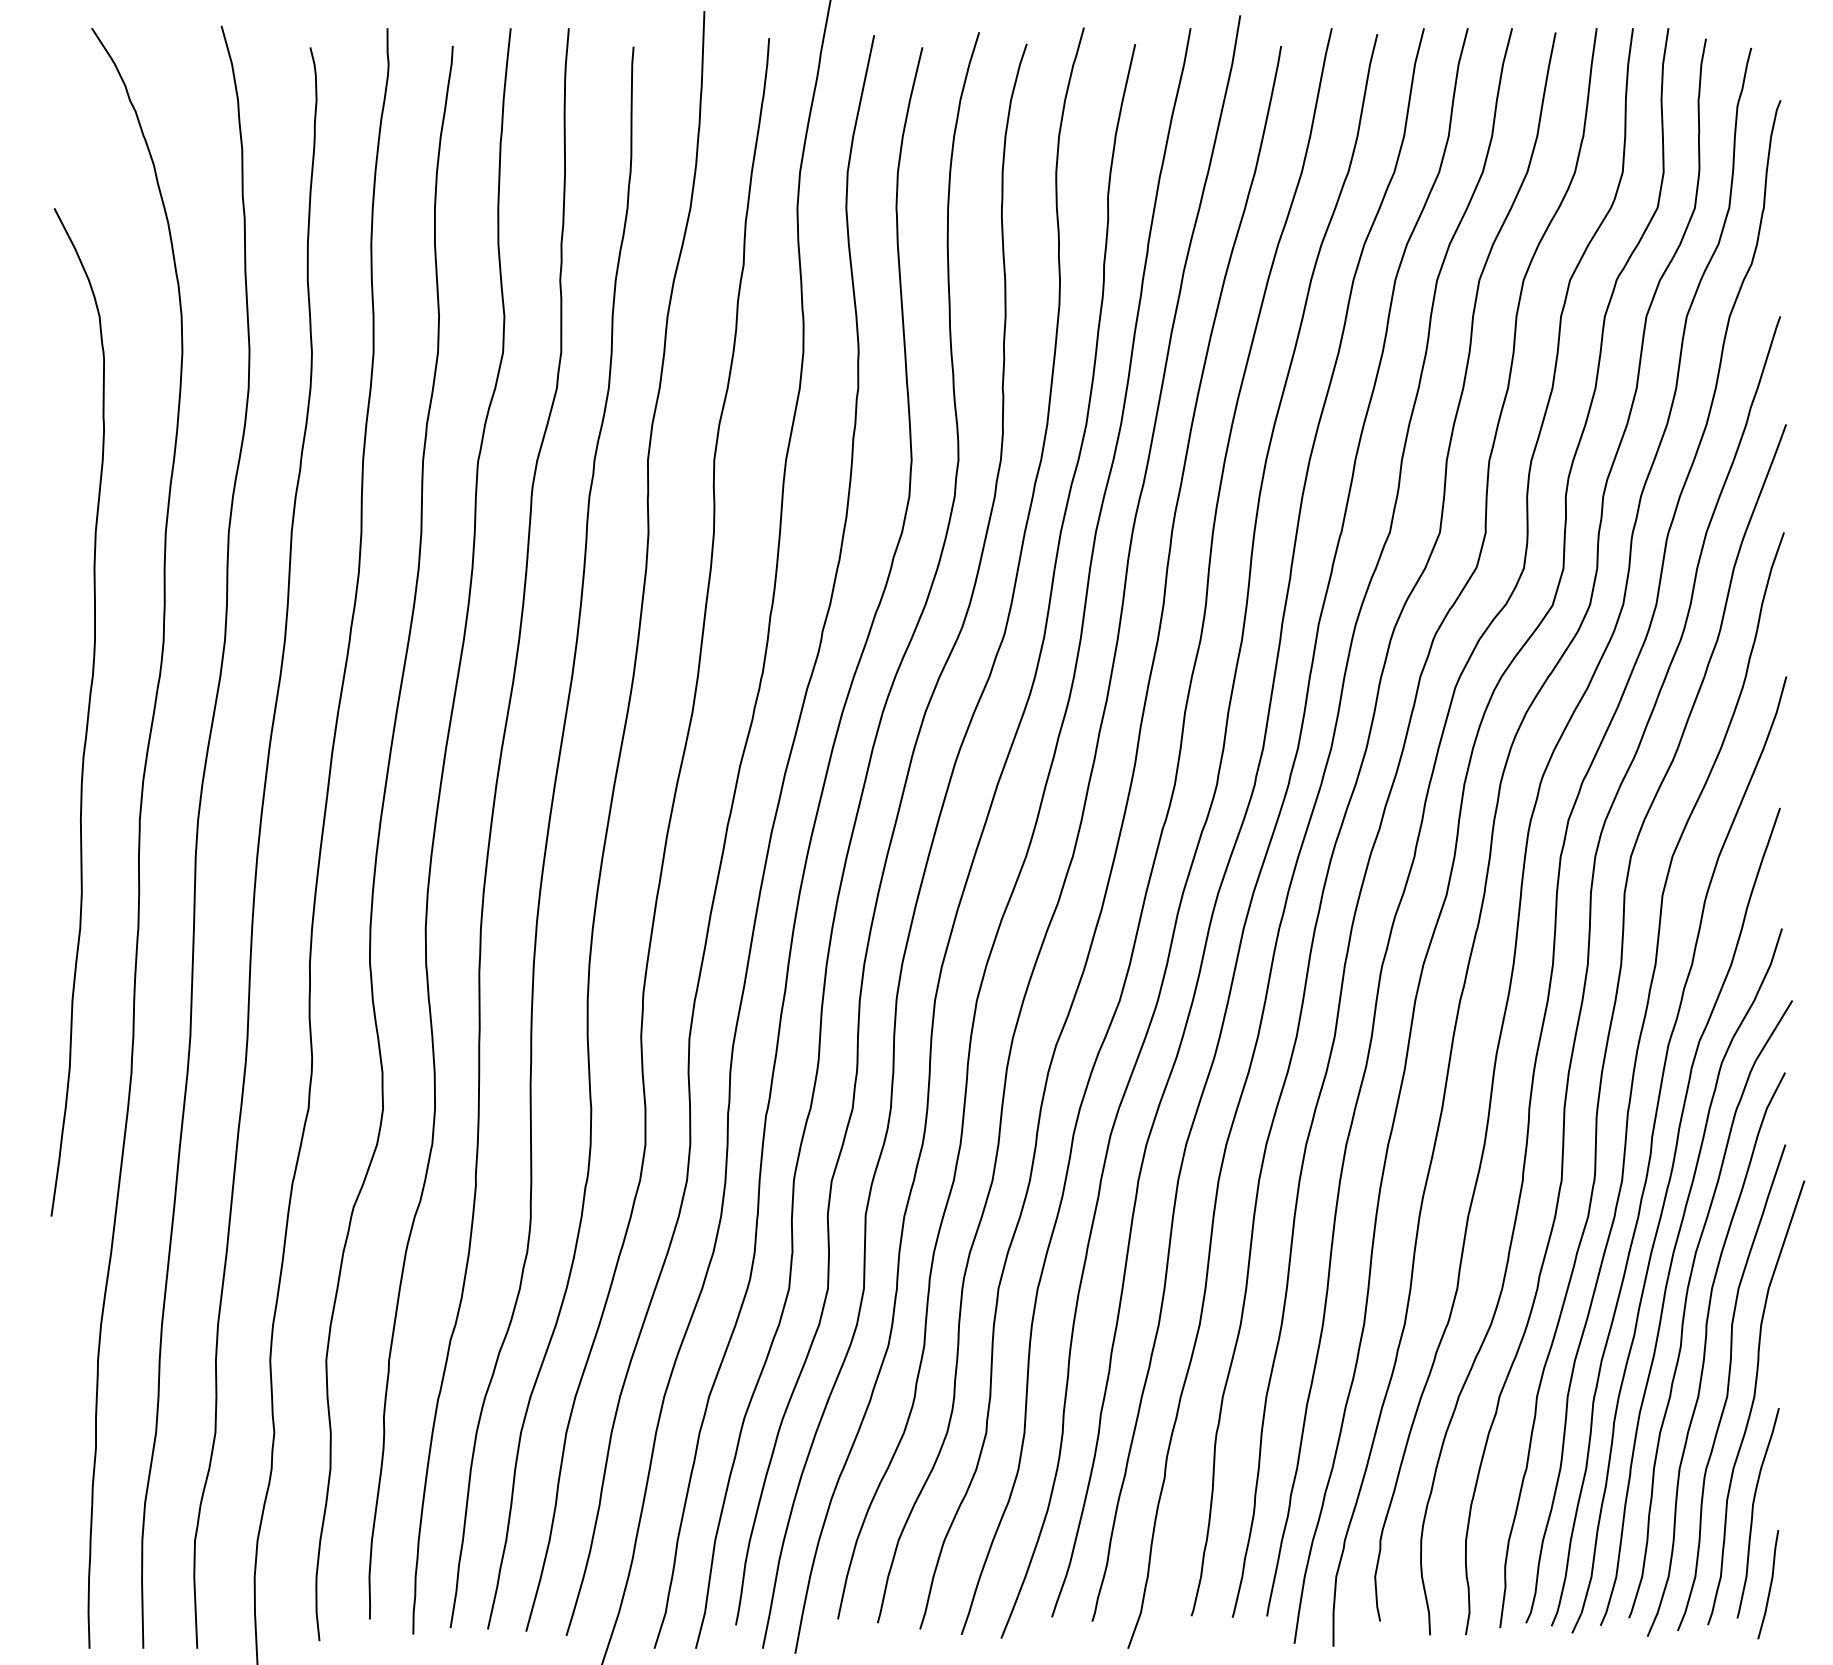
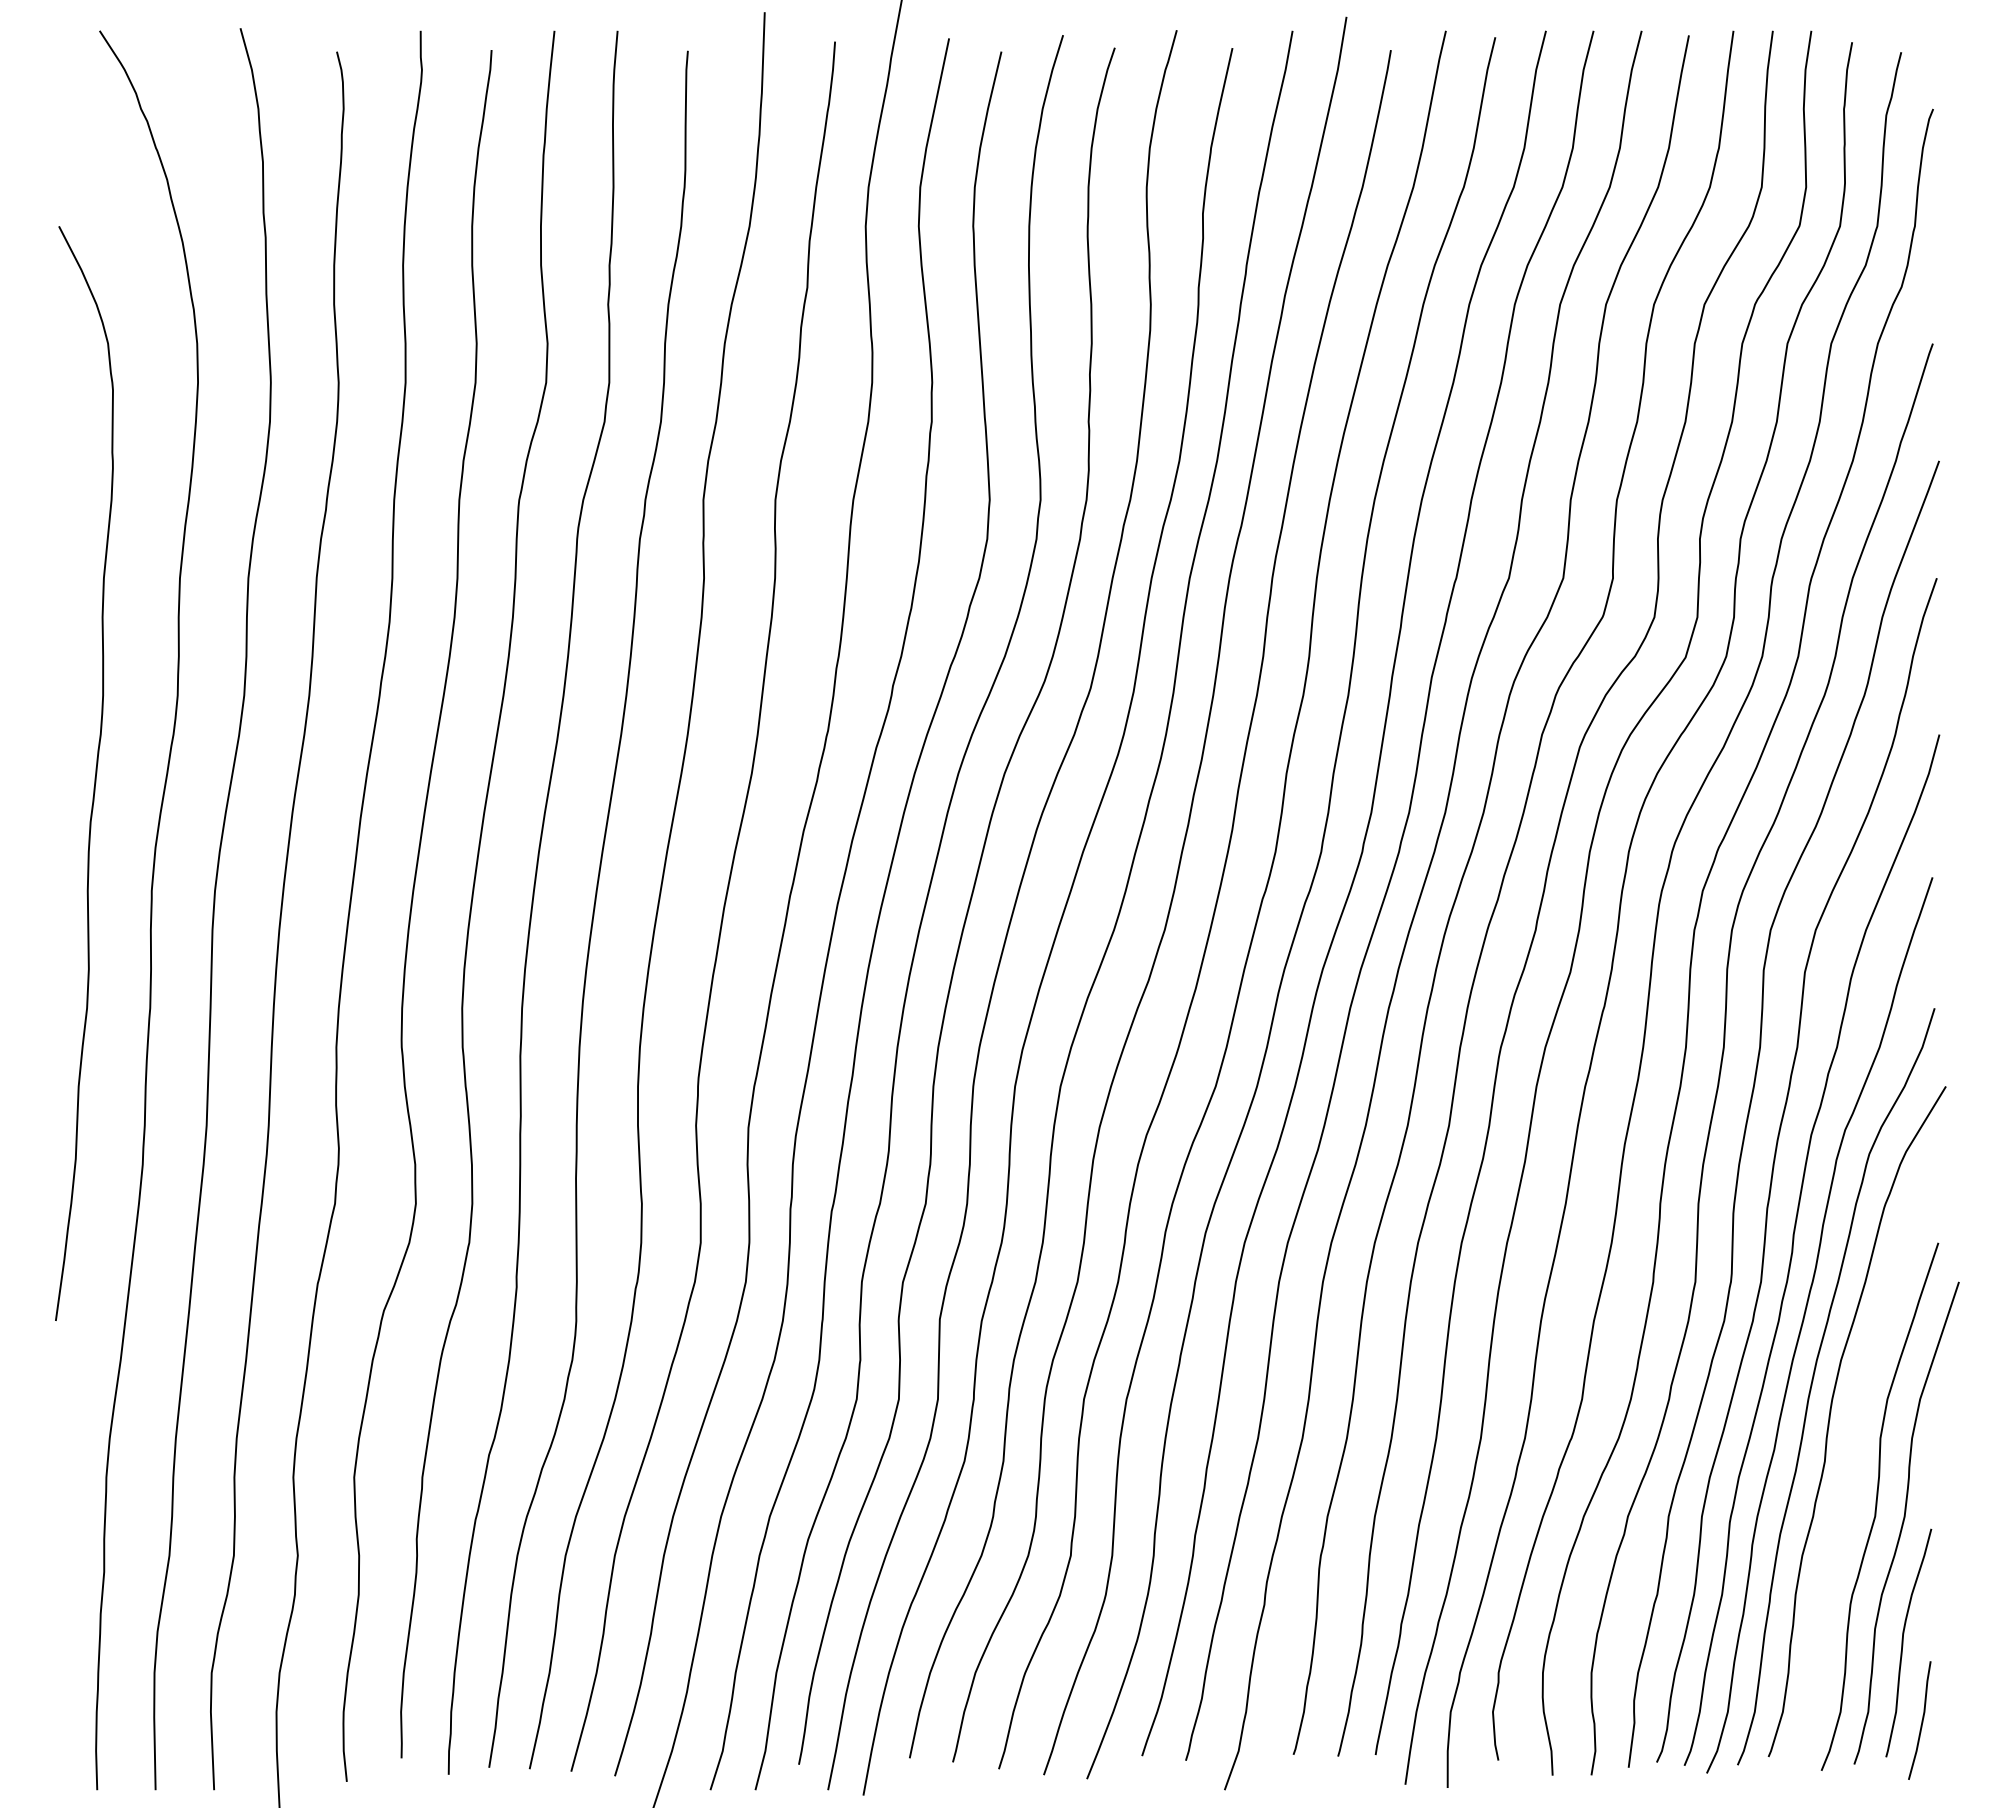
curve: (1705, 1354) -> (1851, 1470), removed

